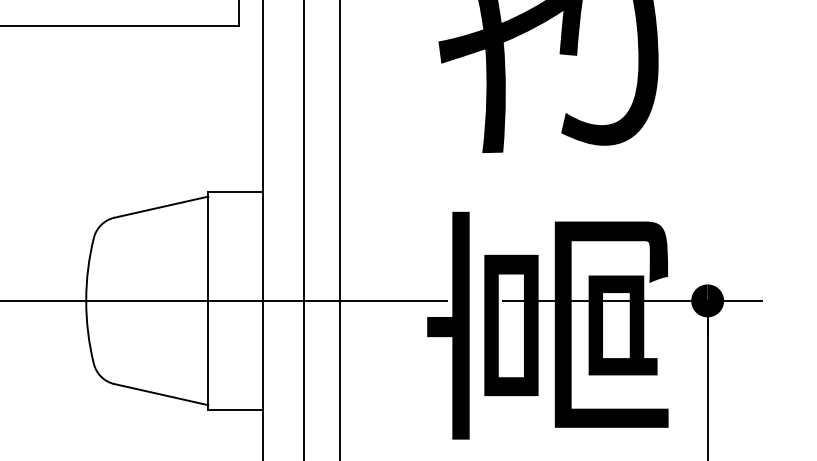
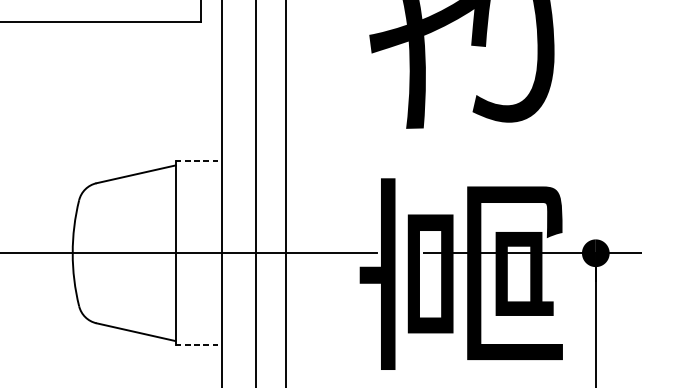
line: (236, 191) -> (199, 161), solid -> dashed
line: (236, 410) -> (199, 345), solid -> dashed

